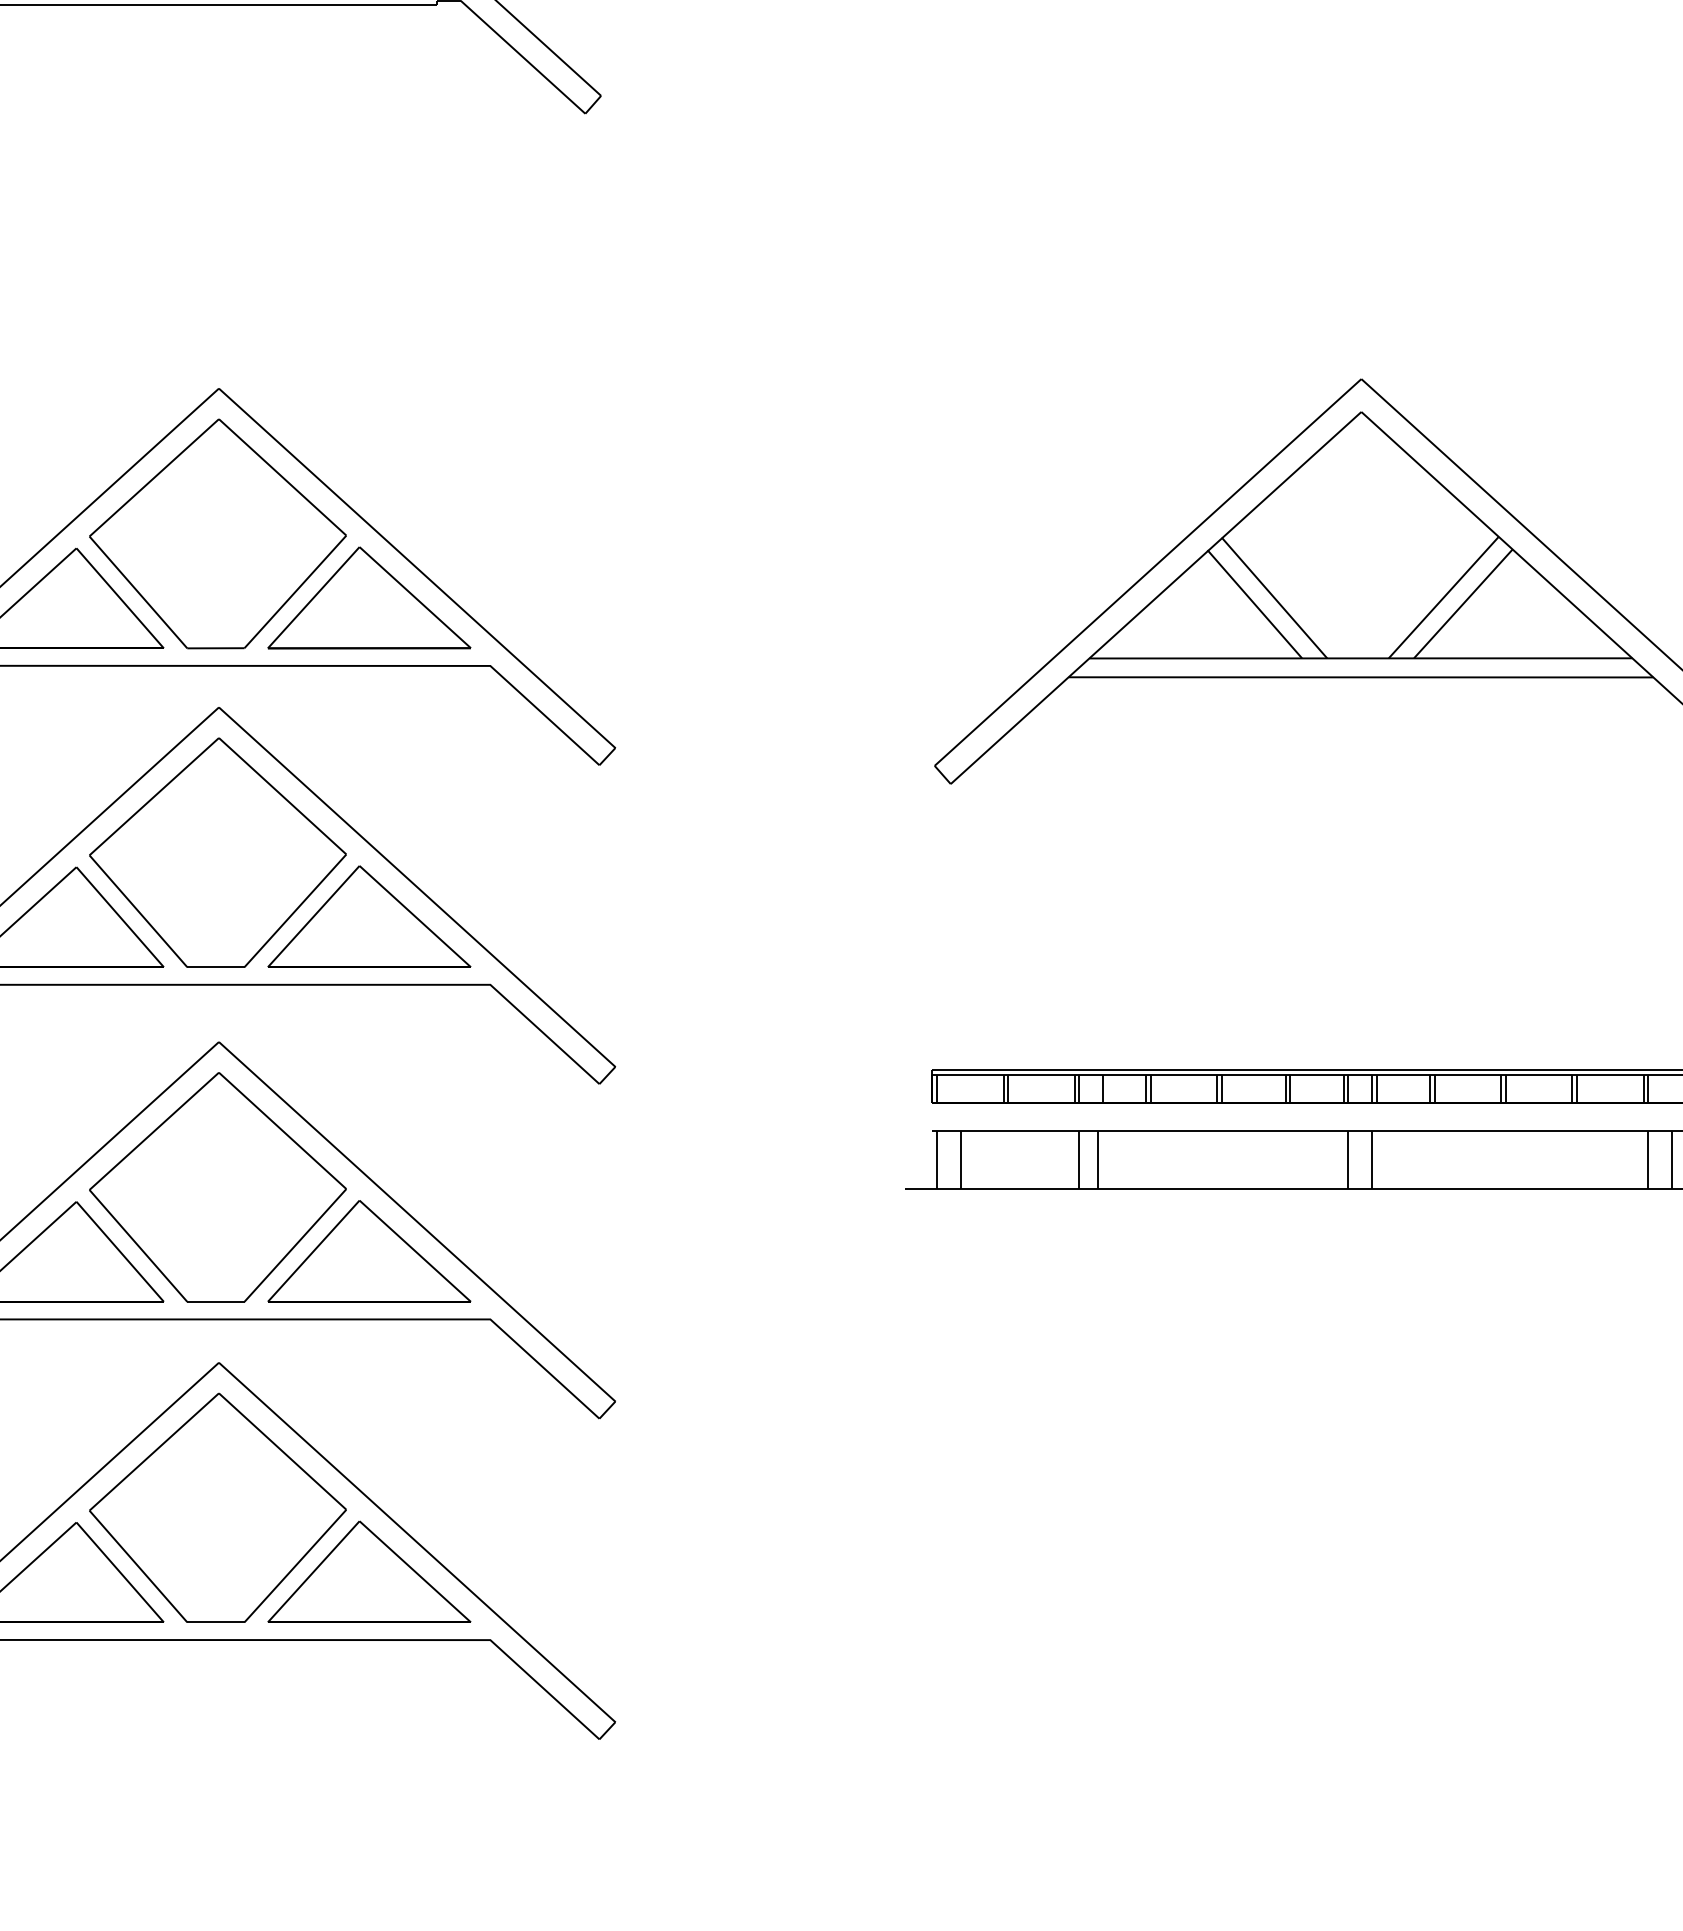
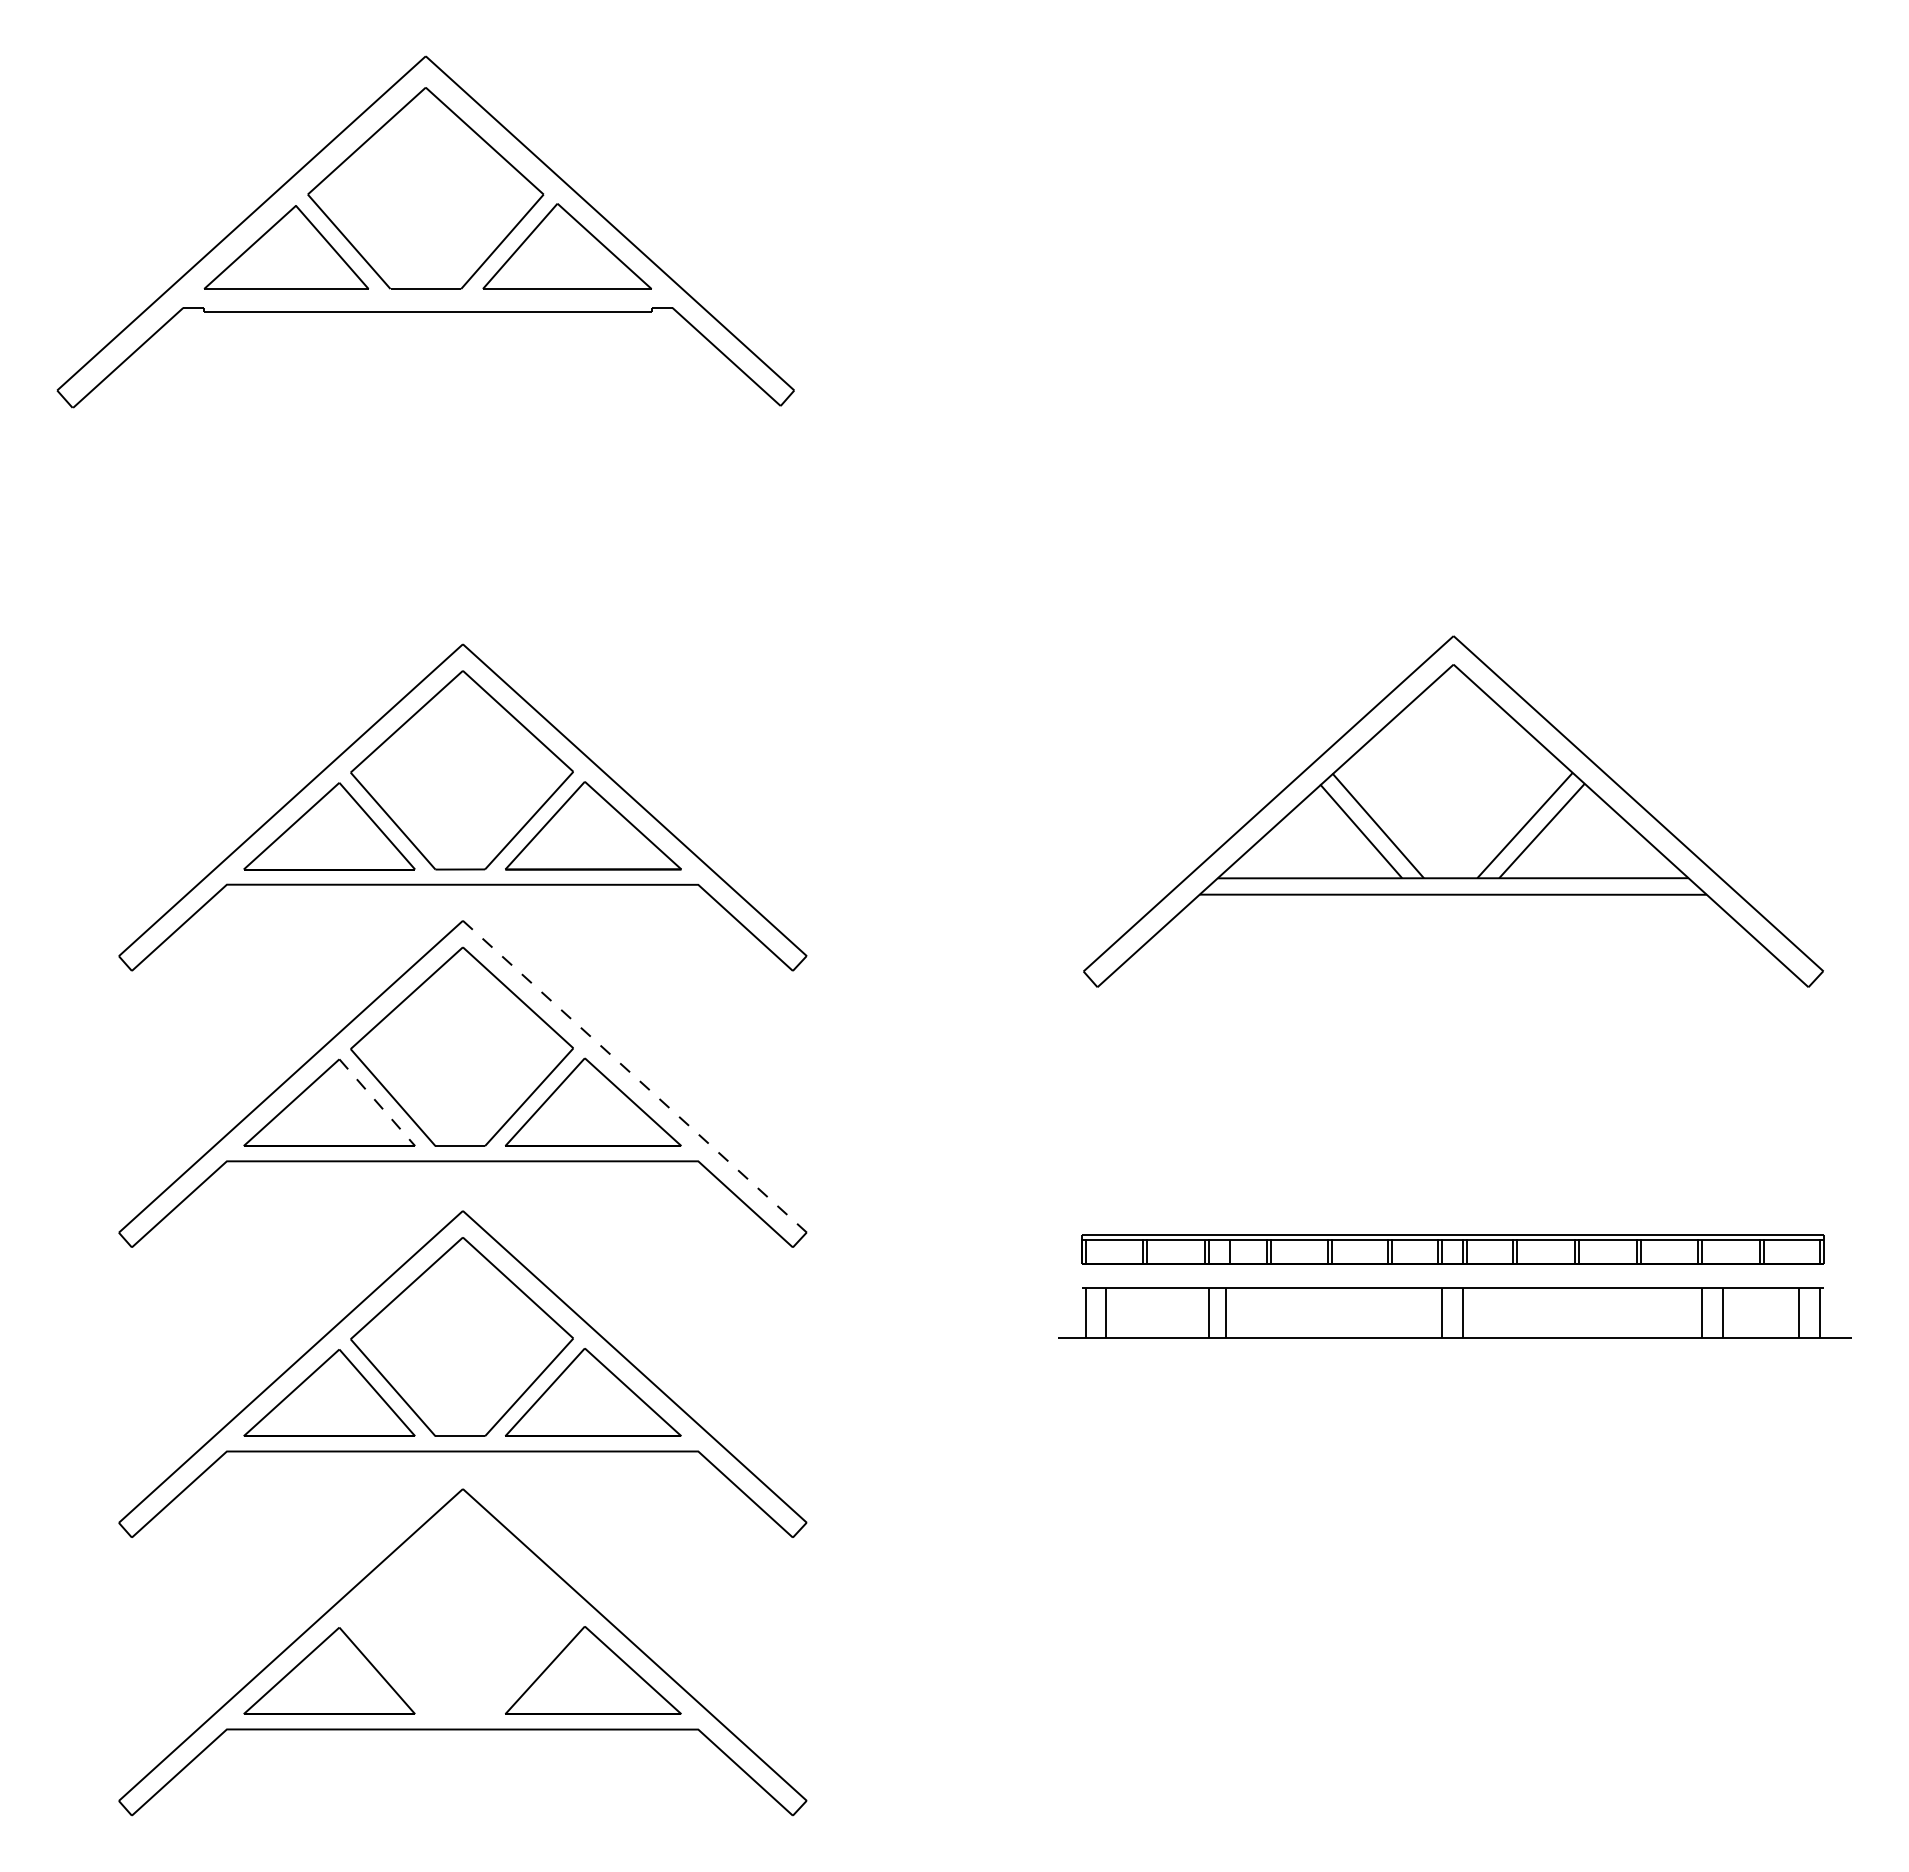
line: (417, 888) -> (635, 1077), solid -> dashed
line: (120, 916) -> (377, 1102), solid -> dashed
part: (217, 1507) -> (461, 1614), removed

